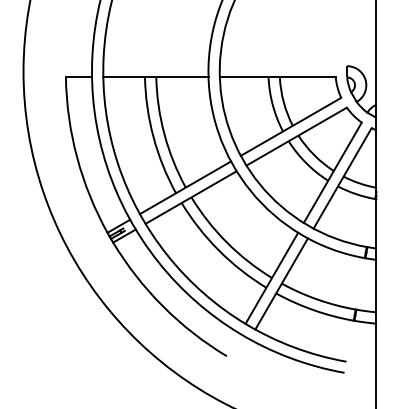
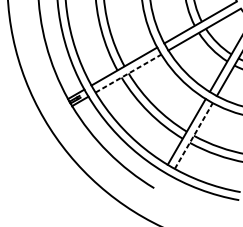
line: (191, 197) -> (128, 73), solid -> dashed
line: (281, 283) -> (193, 135), solid -> dashed

